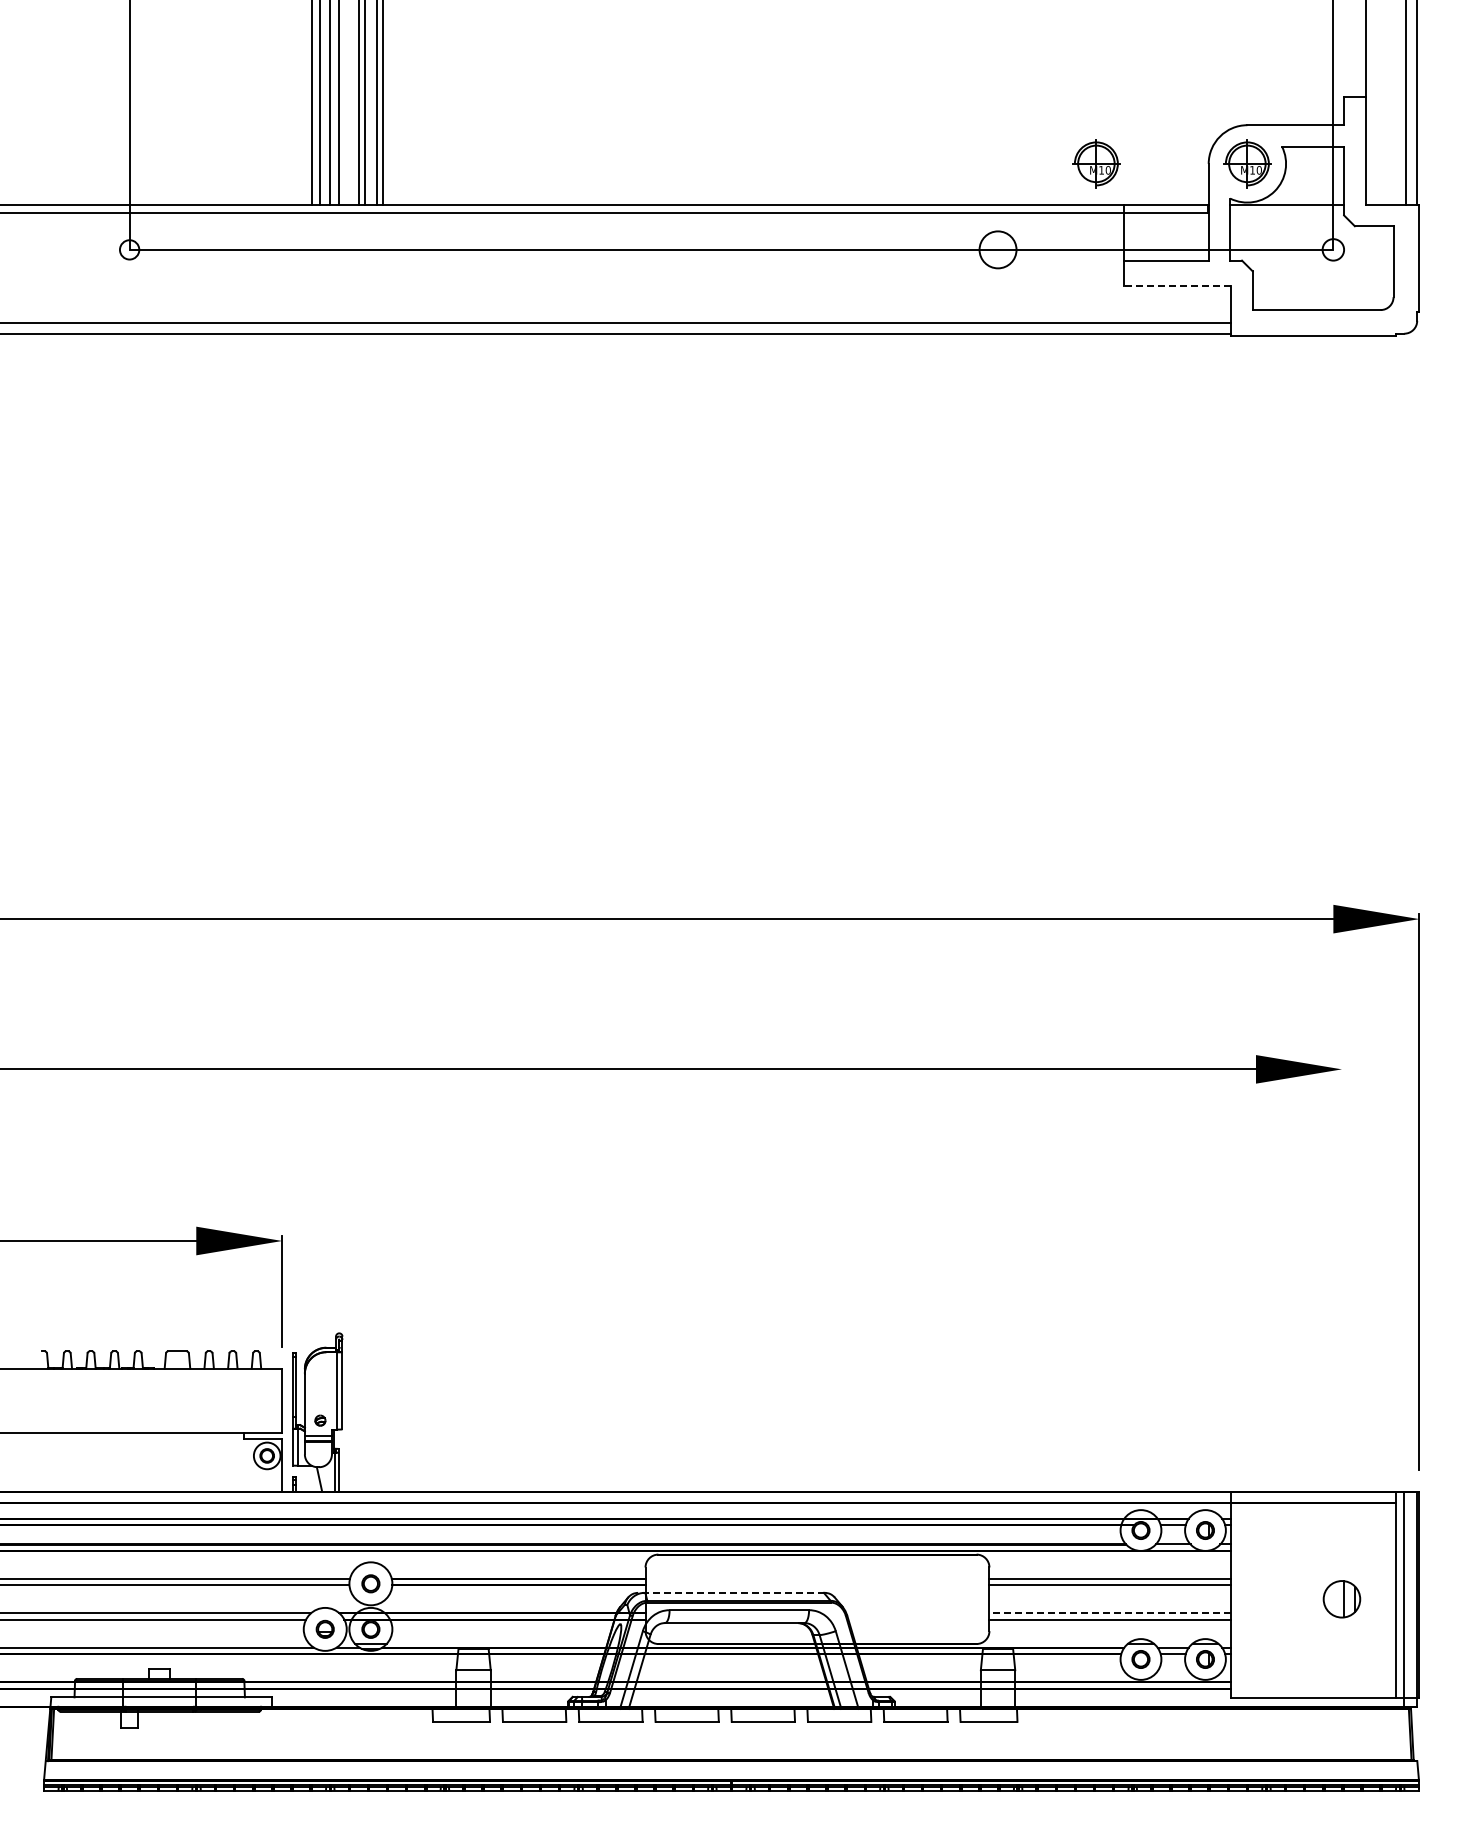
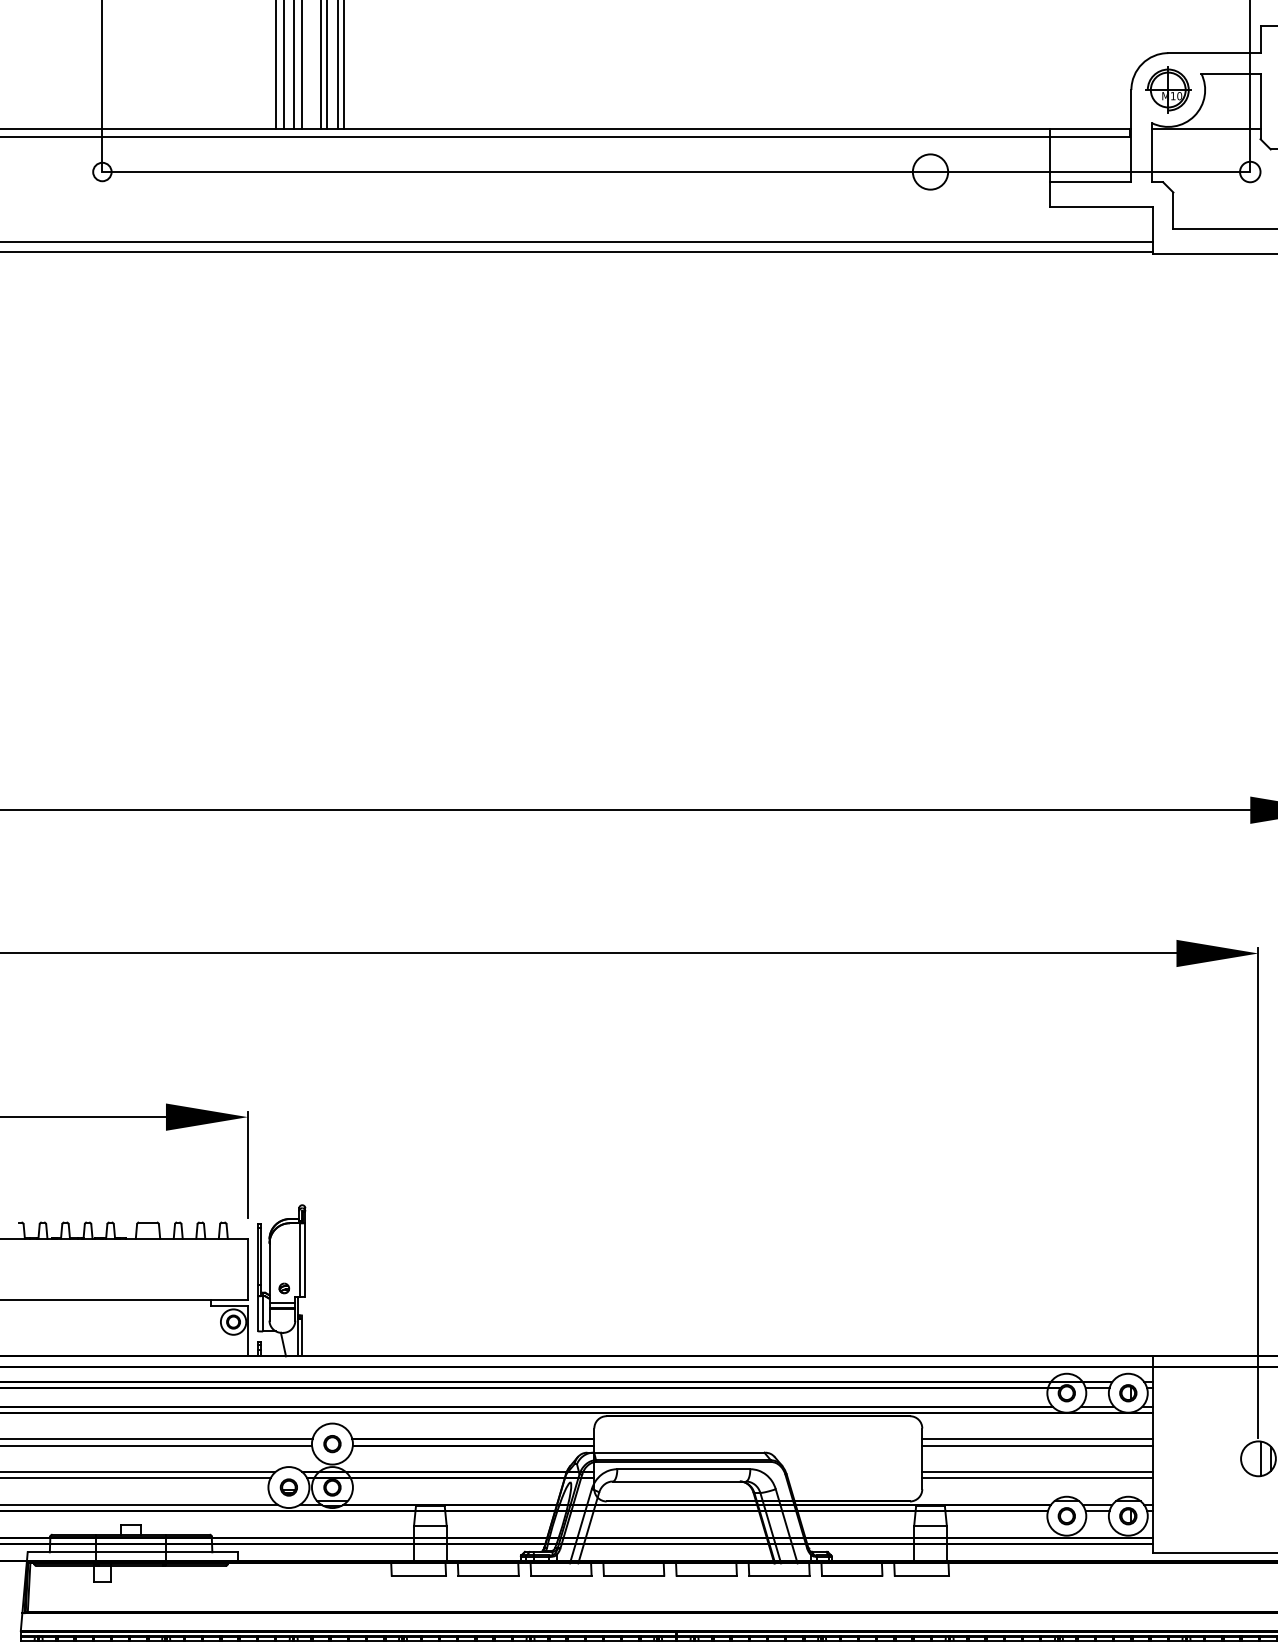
part: (1096, 163) -> (1024, 89), removed
line: (1177, 286) -> (1101, 206), dashed -> solid
line: (1341, 1320) -> (1258, 1192), added
line: (731, 1592) -> (676, 1452), dashed -> solid
line: (1110, 1613) -> (1037, 1472), dashed -> solid

